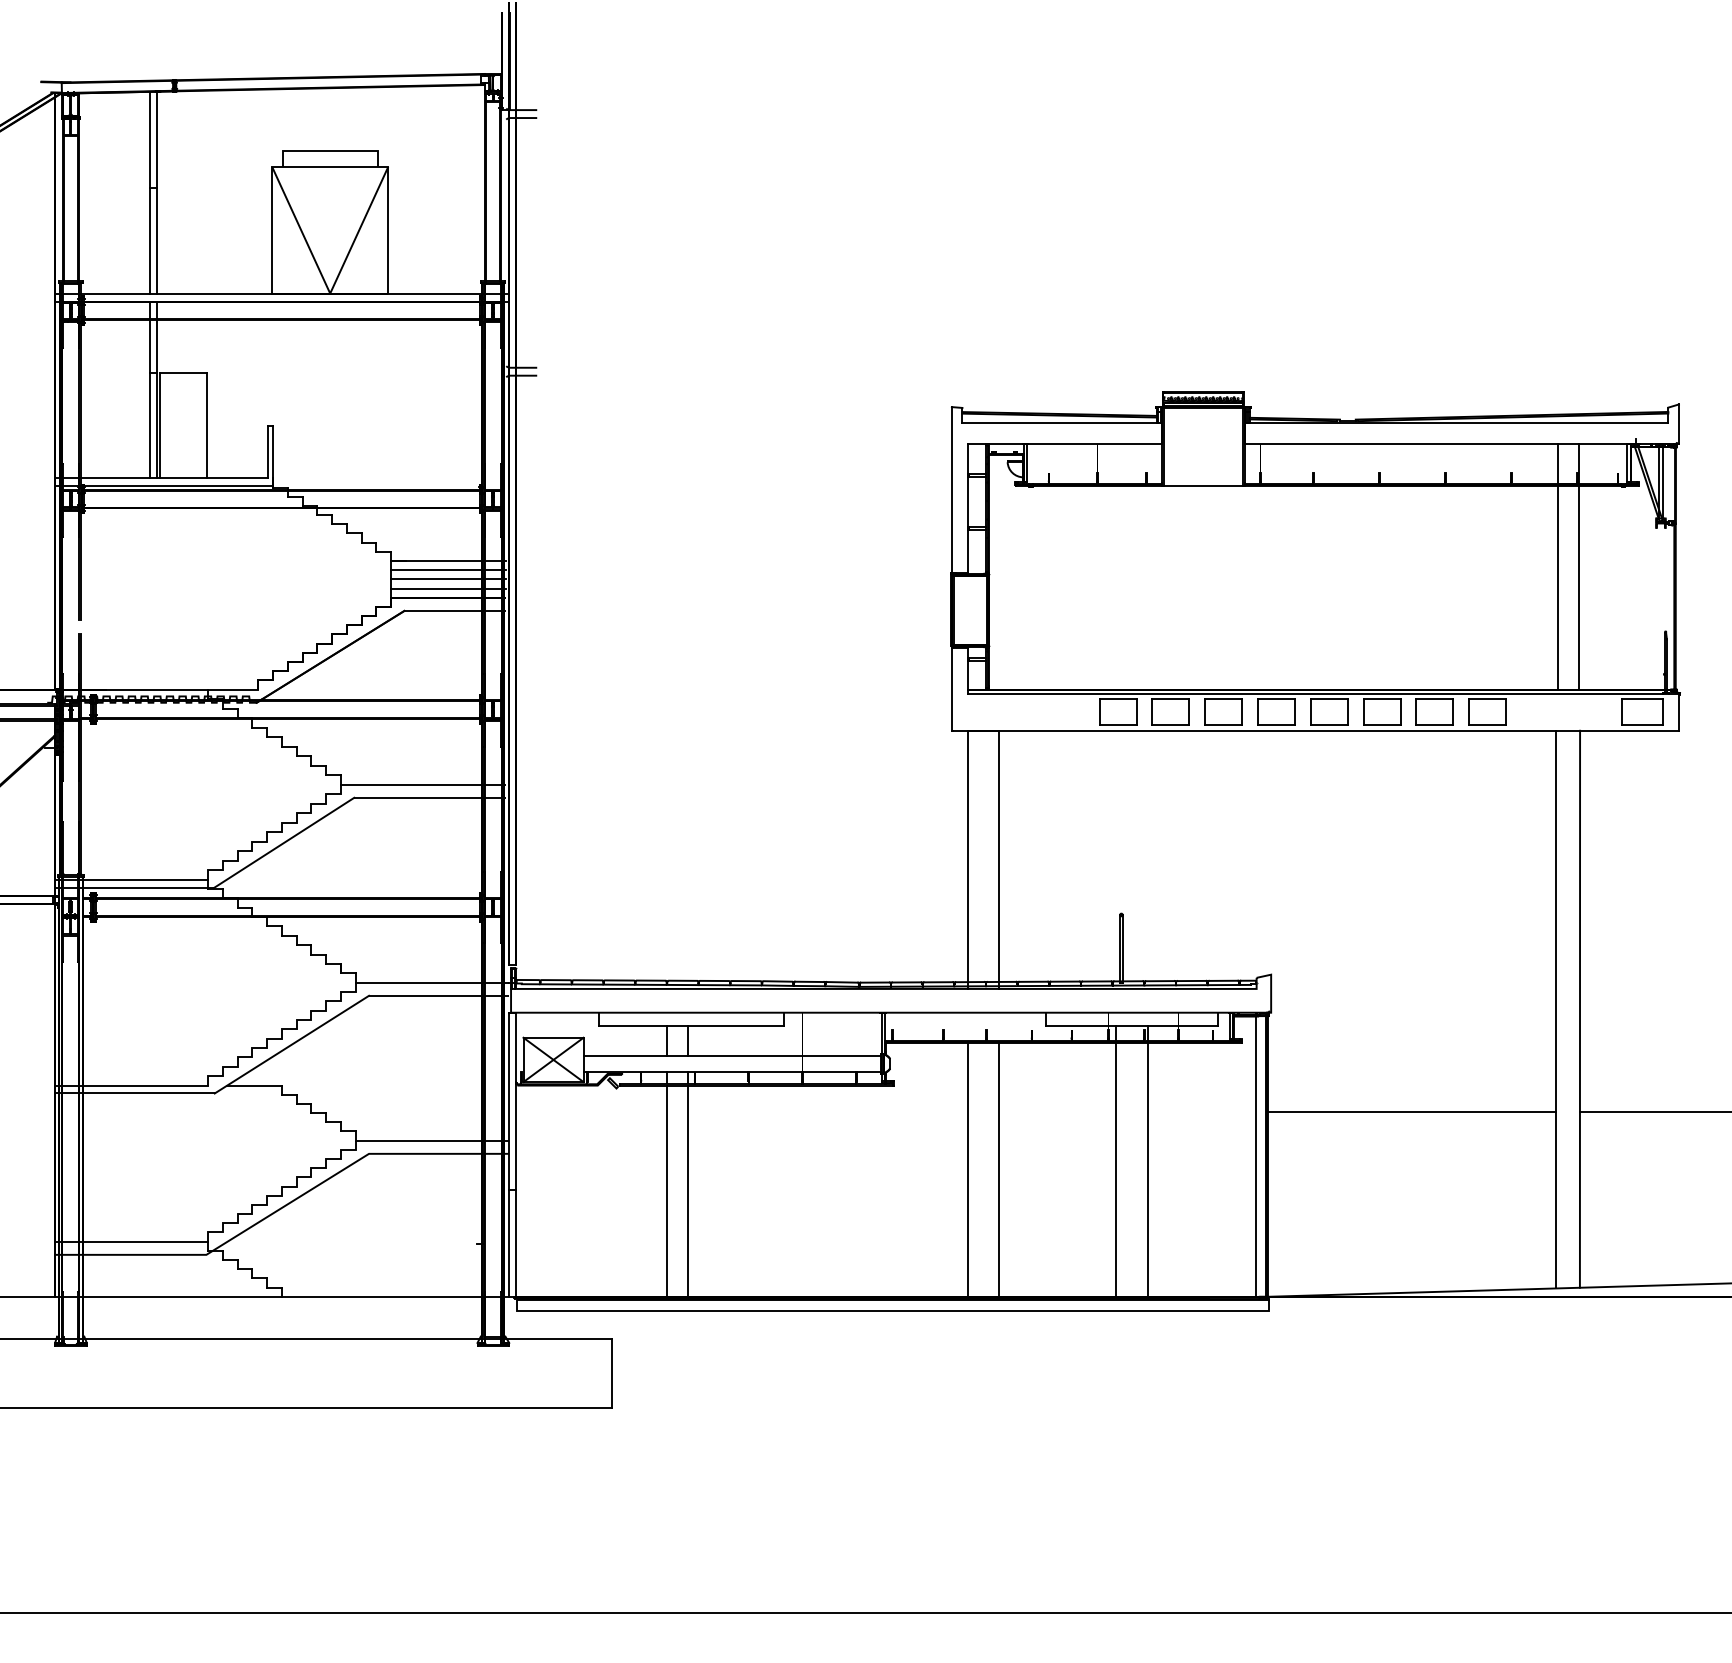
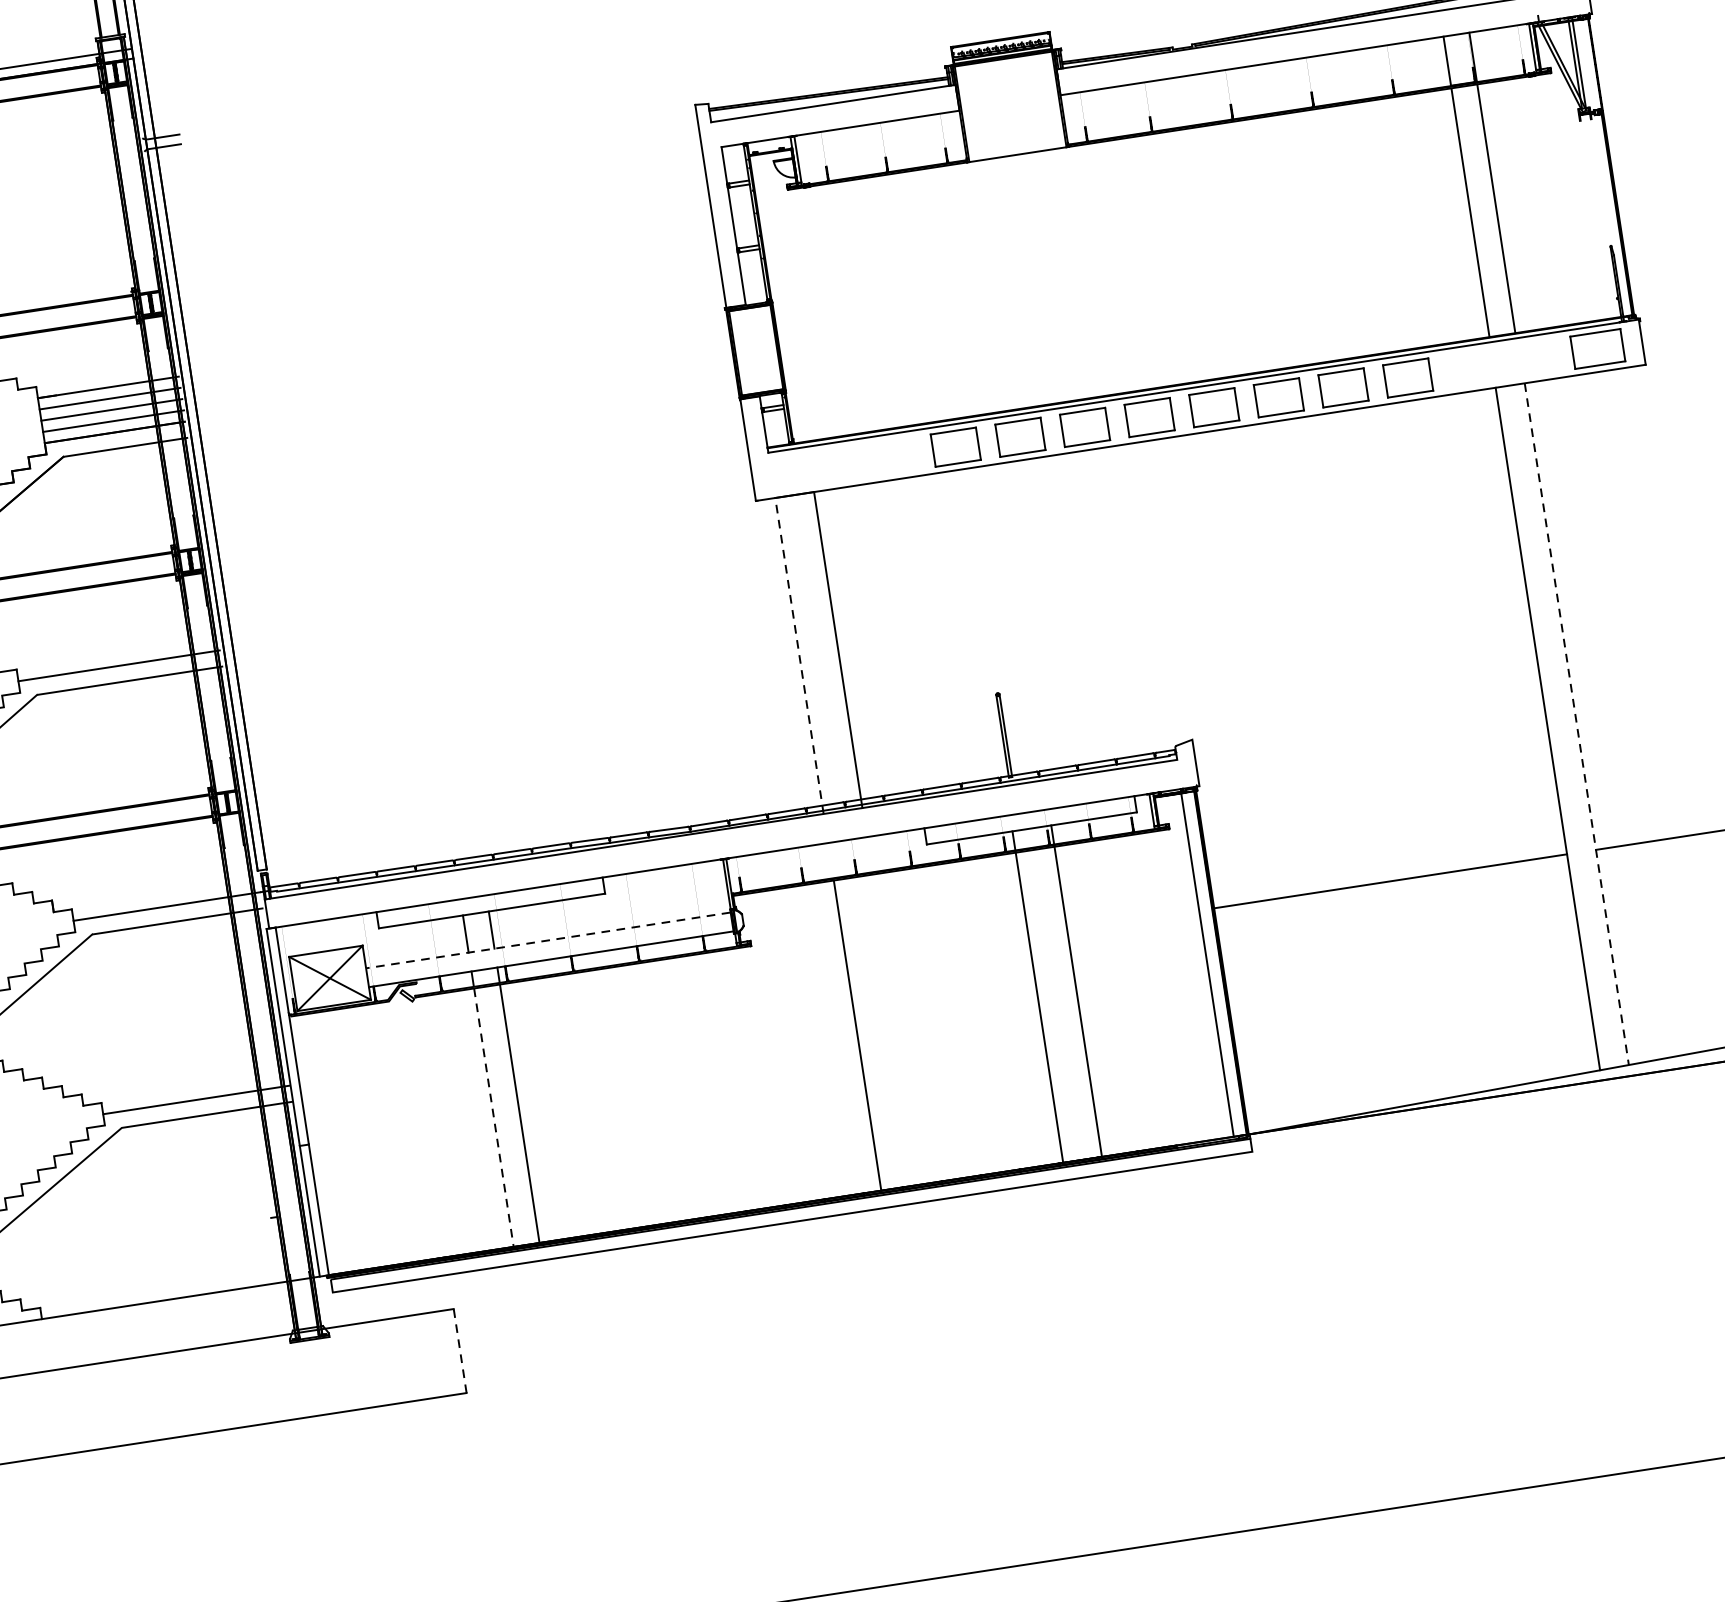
line: (967, 859) -> (799, 655), solid -> dashed
line: (1580, 1009) -> (1577, 724), solid -> dashed
line: (732, 1056) -> (548, 940), solid -> dashed
line: (999, 1169) -> (896, 1028), removed
line: (667, 1191) -> (494, 1118), solid -> dashed
line: (611, 1372) -> (459, 1350), solid -> dashed

